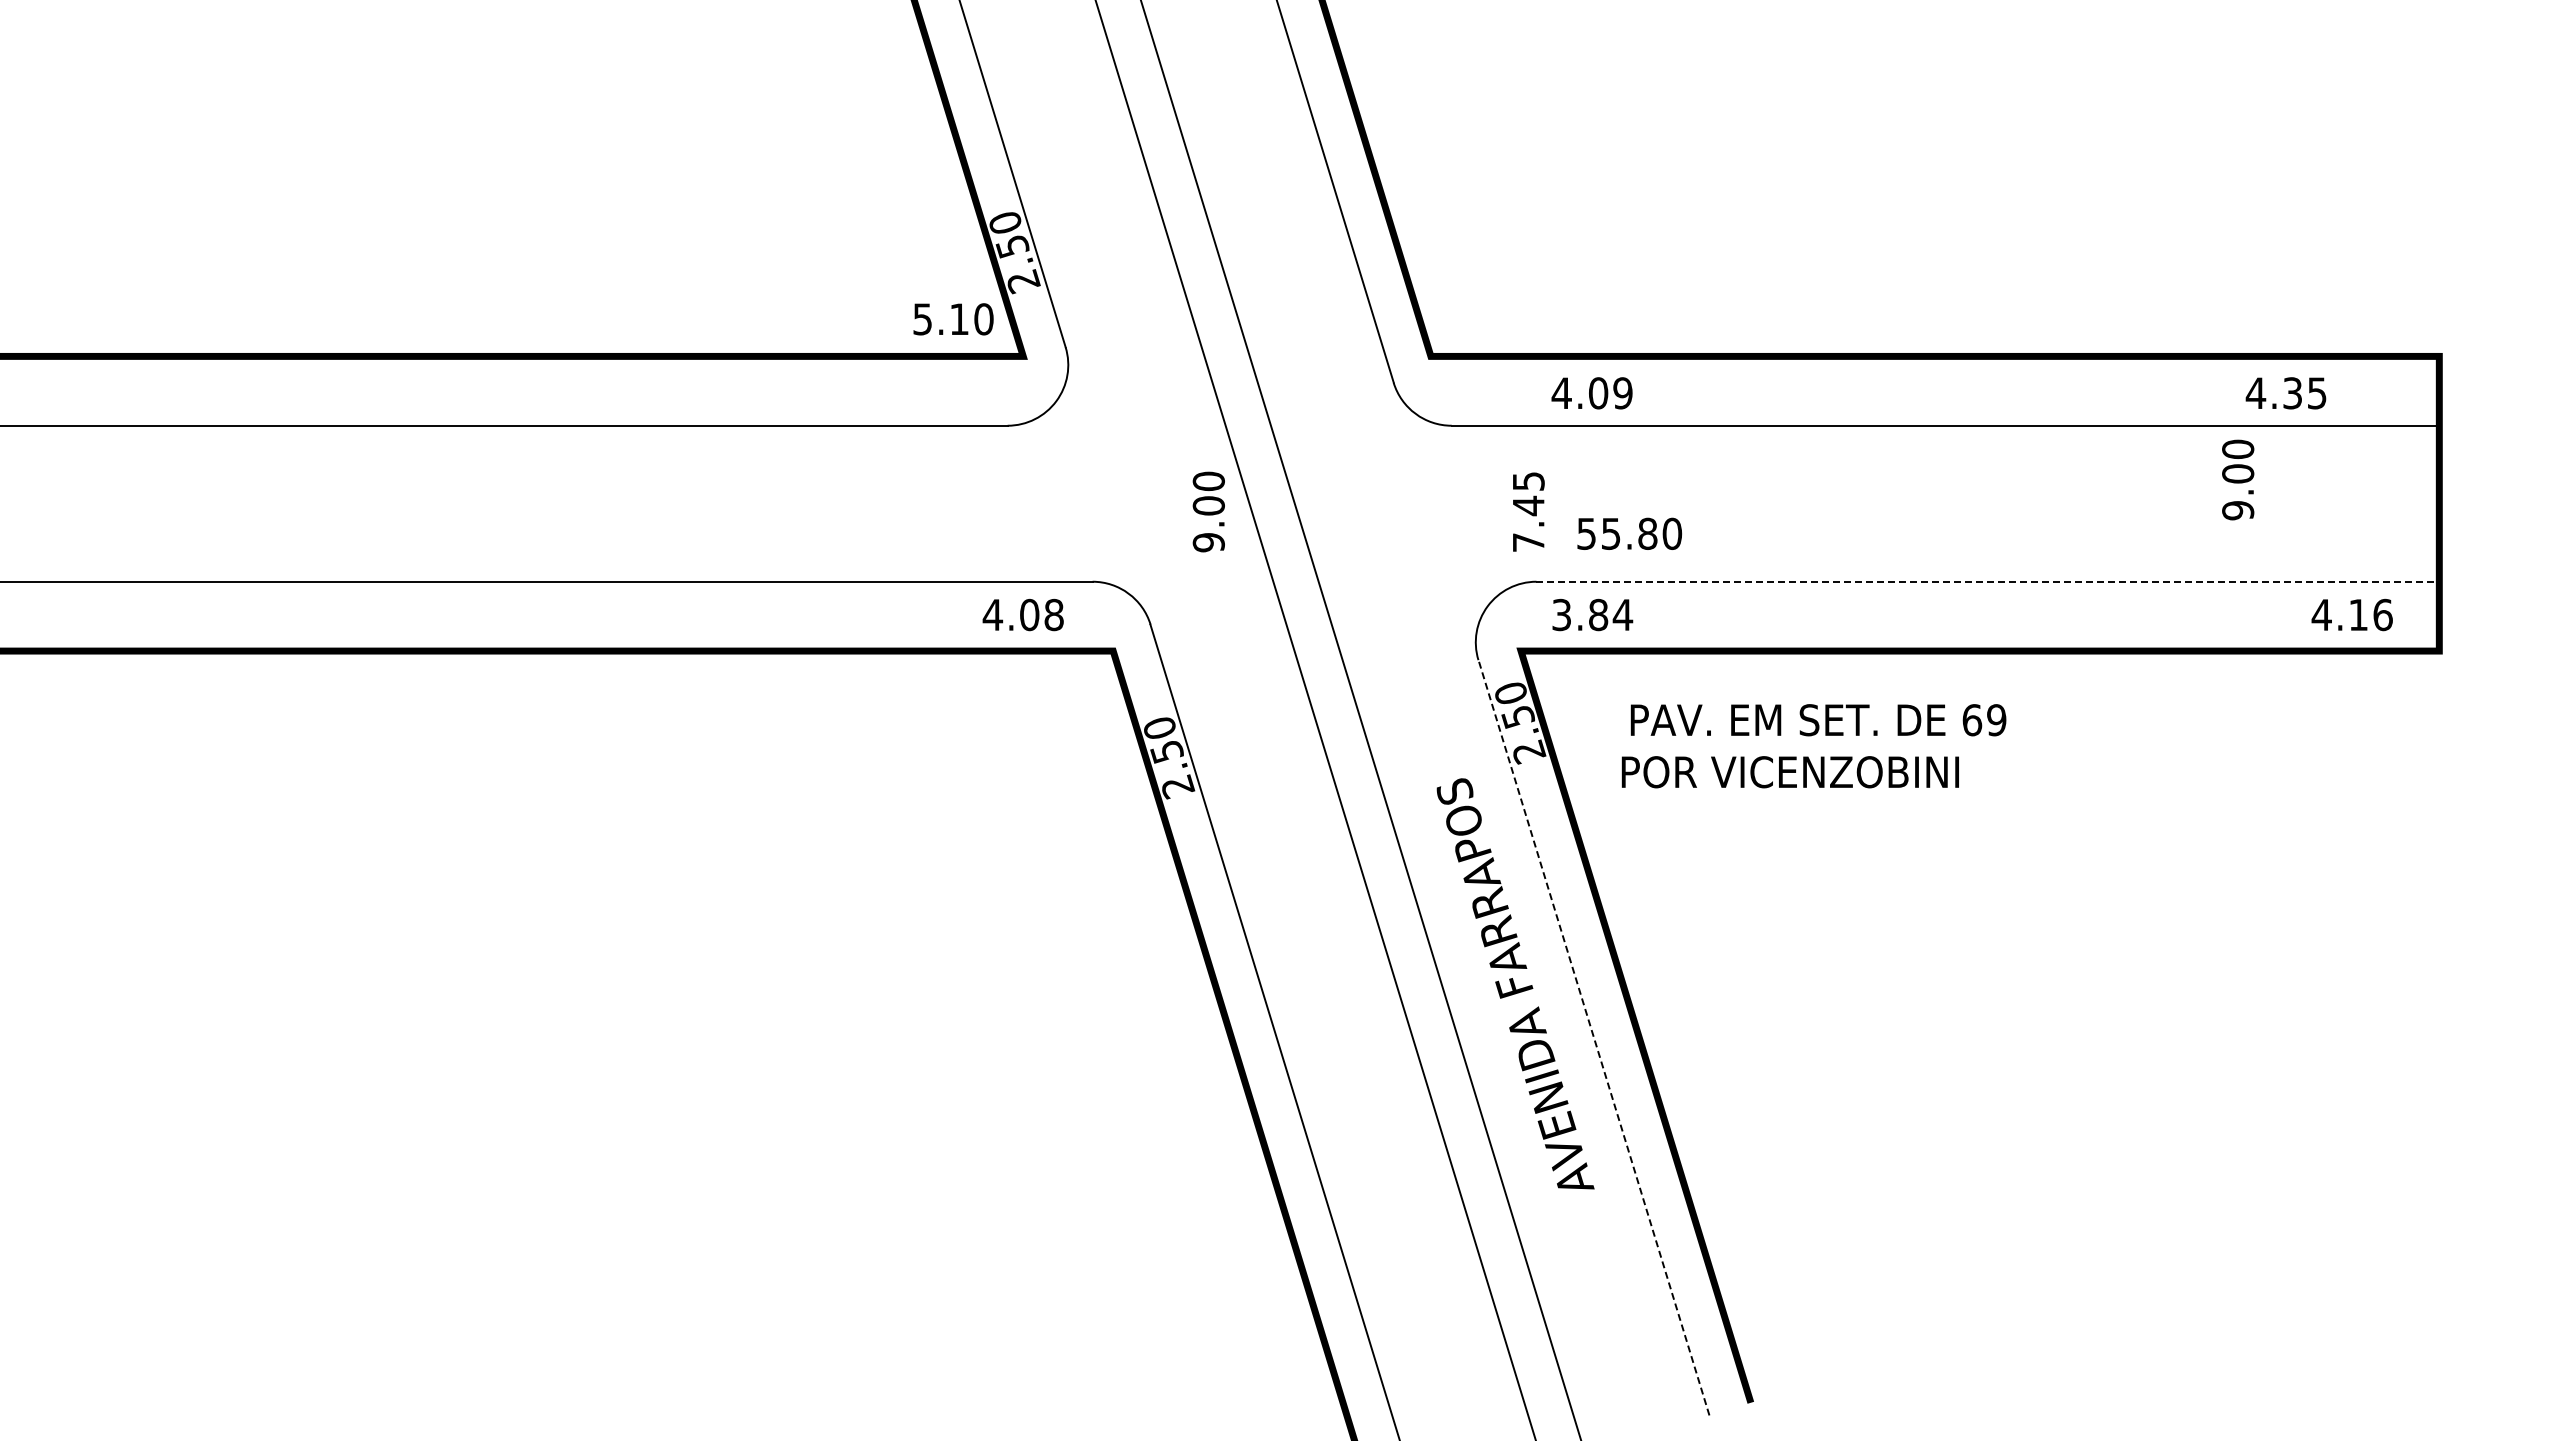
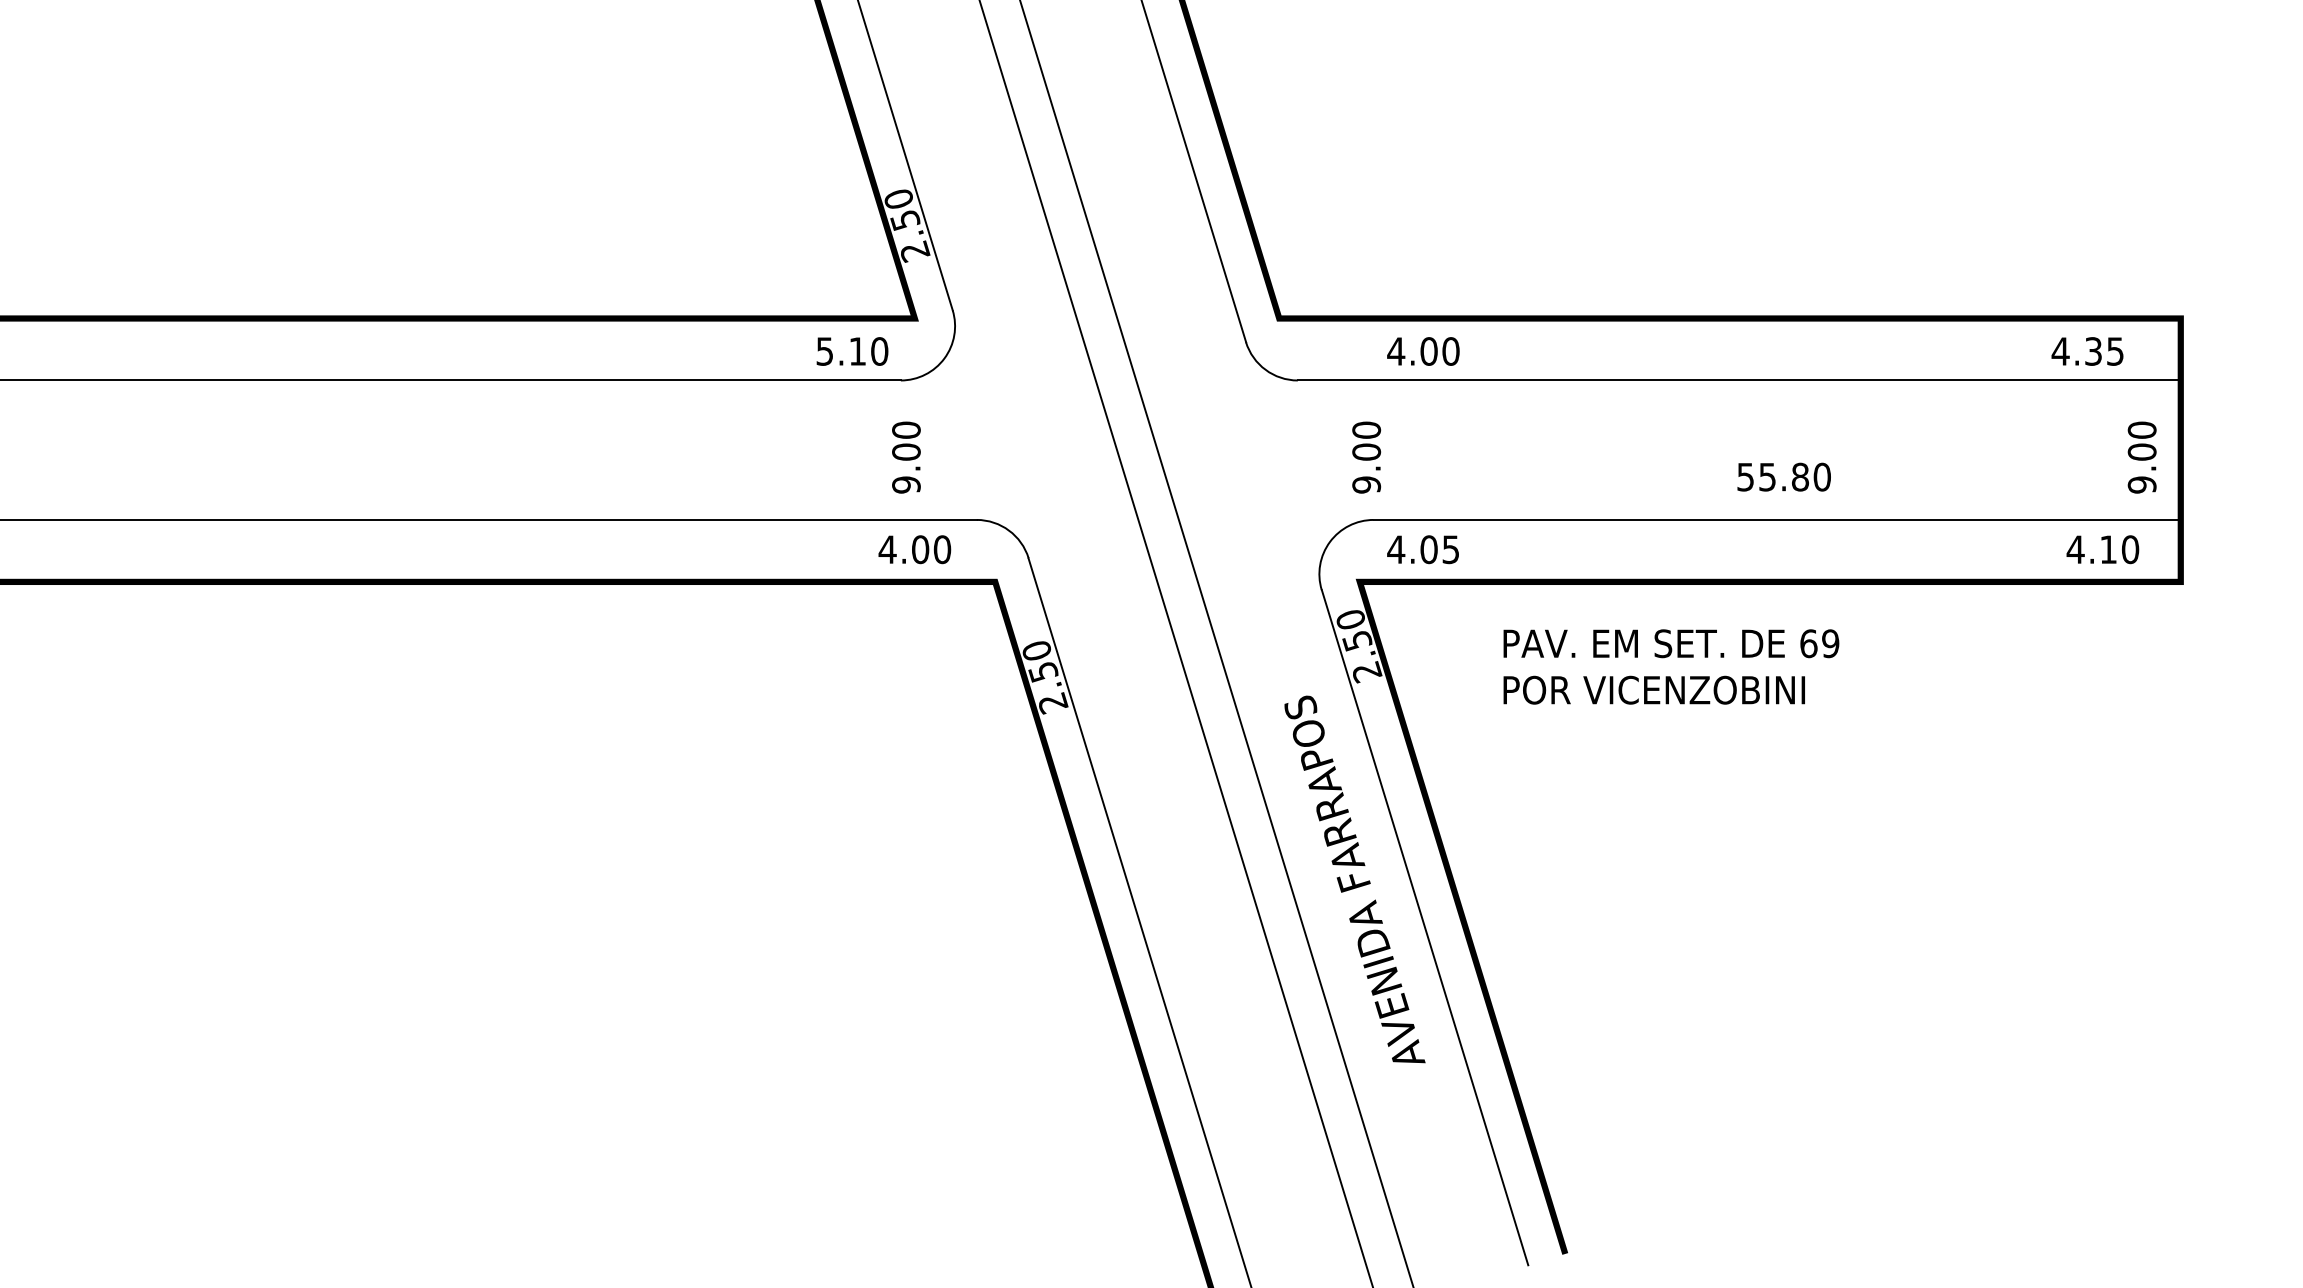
text: (953, 319) -> (852, 351), moved
text: (1622, 393) -> (1450, 351), 4.09 -> 4.00
text: (2285, 393) -> (2087, 351), moved
text: (2238, 479) -> (2142, 457), moved
text: (1208, 511) -> (906, 457), moved
text: (1528, 511) -> (1366, 457), 7.45 -> 9.00
text: (1629, 533) -> (1784, 476), moved
line: (1988, 581) -> (1777, 519), dashed -> solid
text: (1053, 614) -> (941, 549), 4.08 -> 4.00
text: (1592, 614) -> (1423, 549), 3.84 -> 4.05
text: (2382, 614) -> (2129, 549), 4.16 -> 4.10
text: (1818, 720) -> (1671, 644), moved
text: (1789, 772) -> (1653, 690), moved
line: (1594, 1037) -> (1425, 927), dashed -> solid

